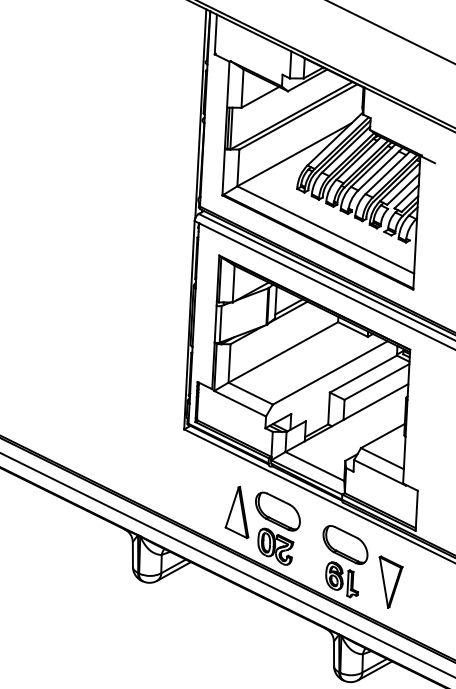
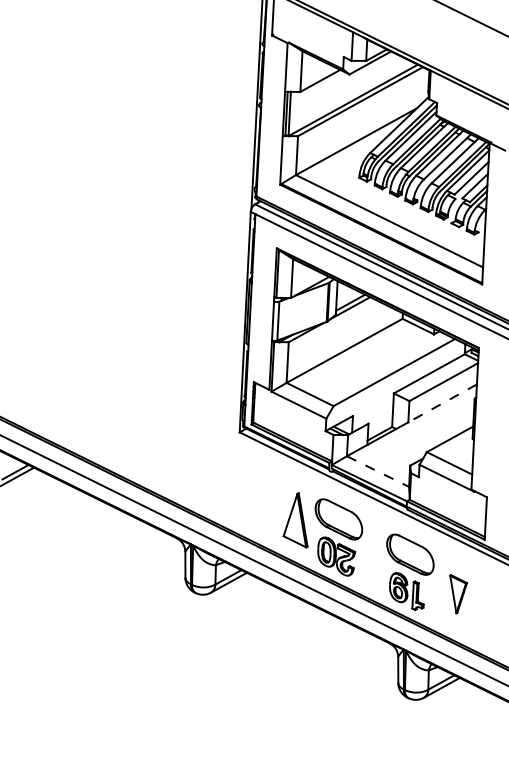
line: (375, 402) -> (442, 403), solid -> dashed
line: (315, 466) -> (378, 471), solid -> dashed
part: (390, 582) -> (458, 594), size x0.7

